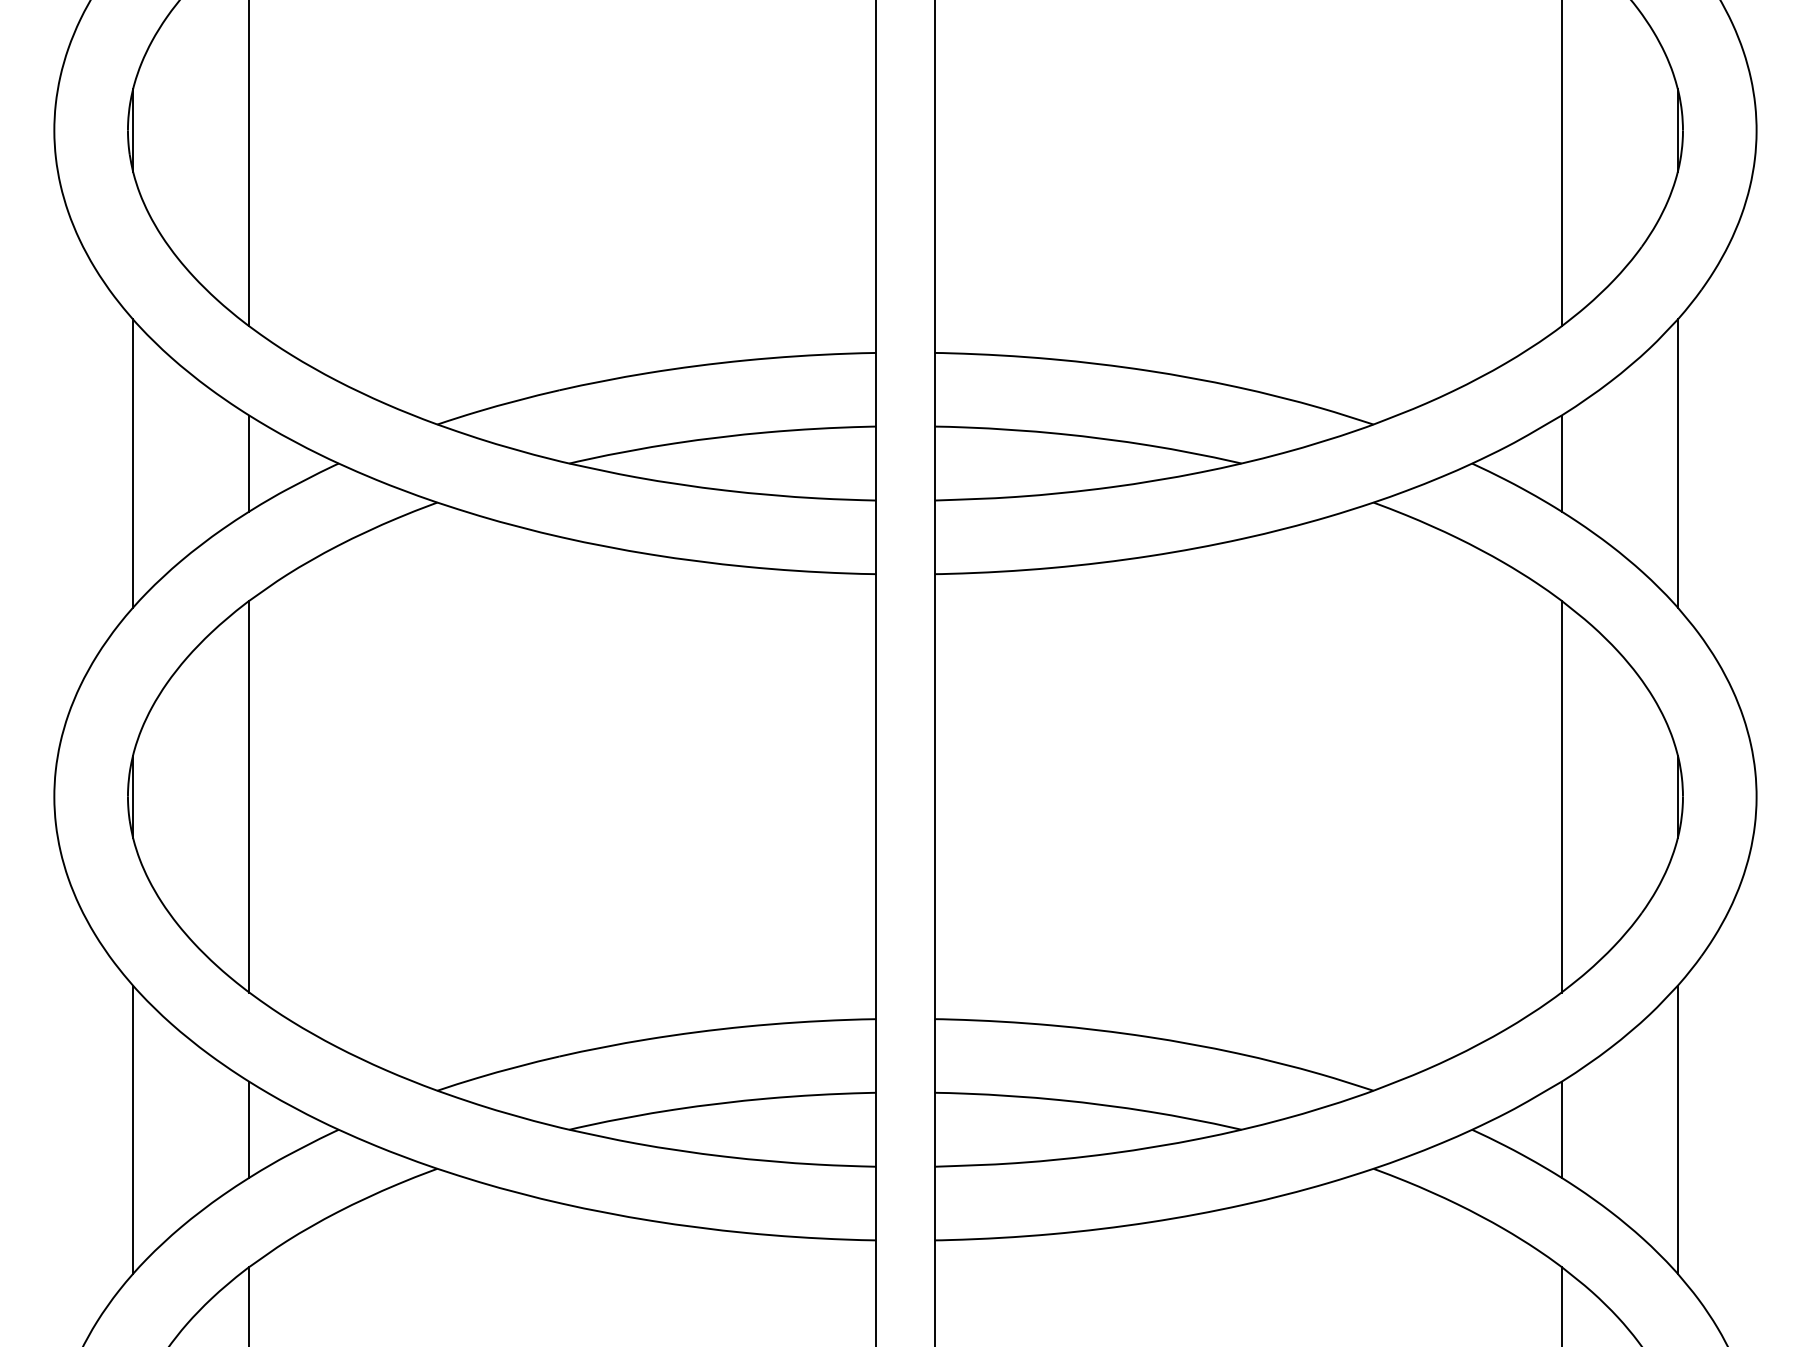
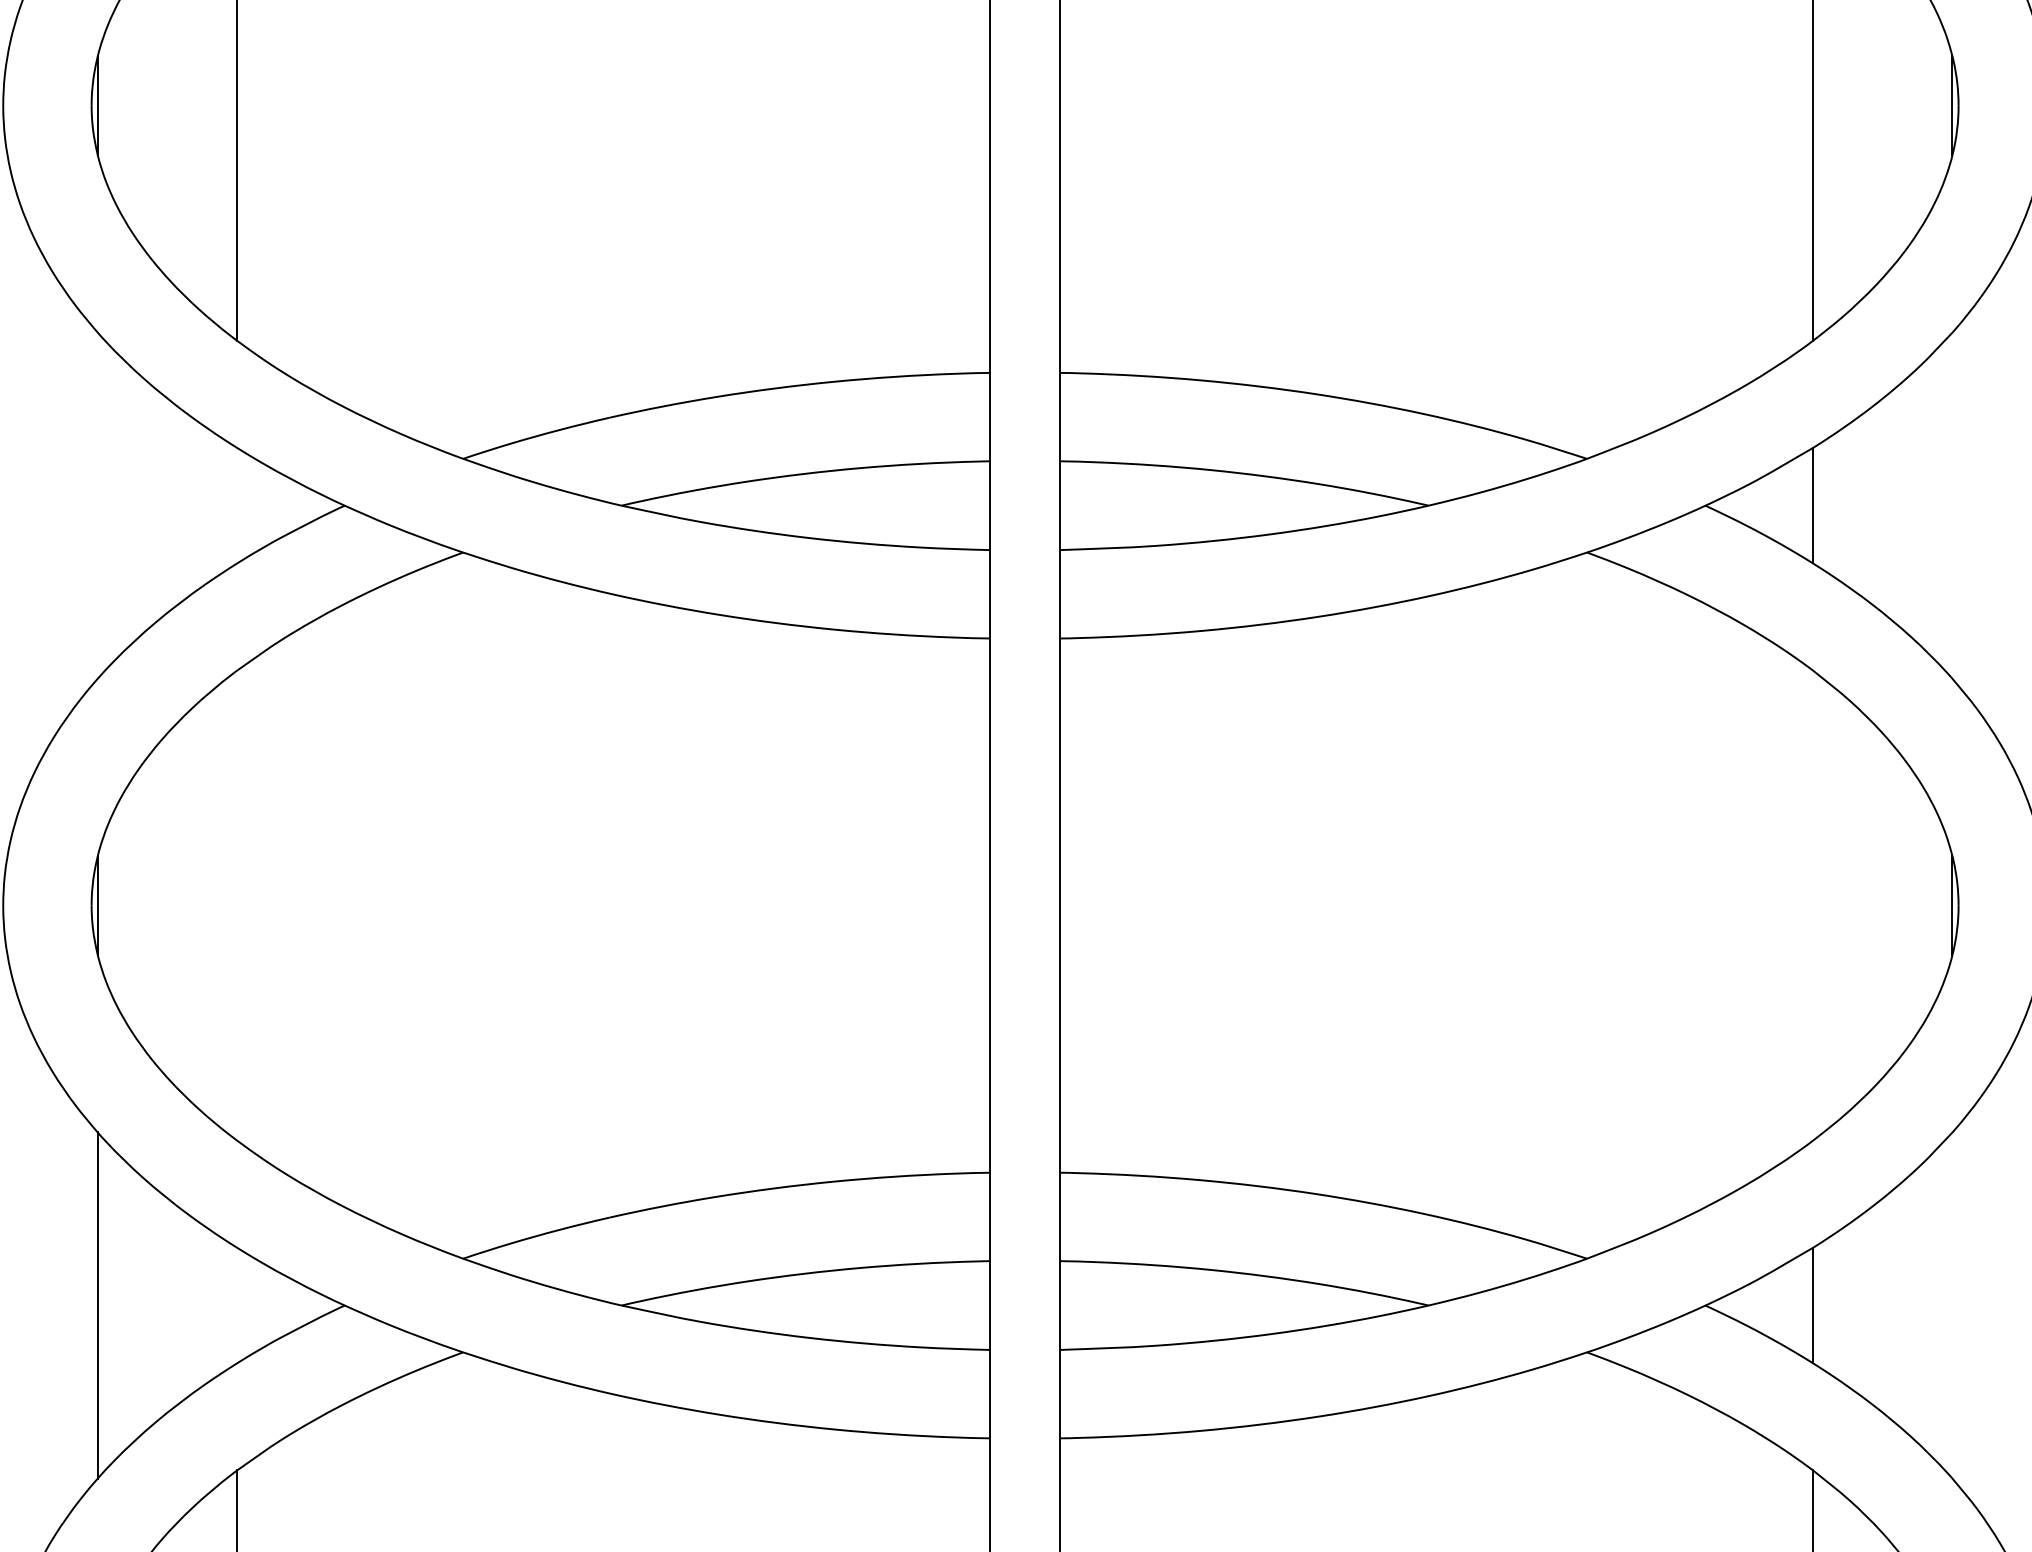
line: (133, 463) -> (98, 505), removed
line: (249, 463) -> (237, 505), removed
line: (1677, 463) -> (1951, 505), removed
line: (249, 796) -> (237, 905), removed
line: (1561, 796) -> (1812, 905), removed
line: (249, 1129) -> (237, 1305), removed
line: (1677, 1129) -> (1951, 1305), removed

